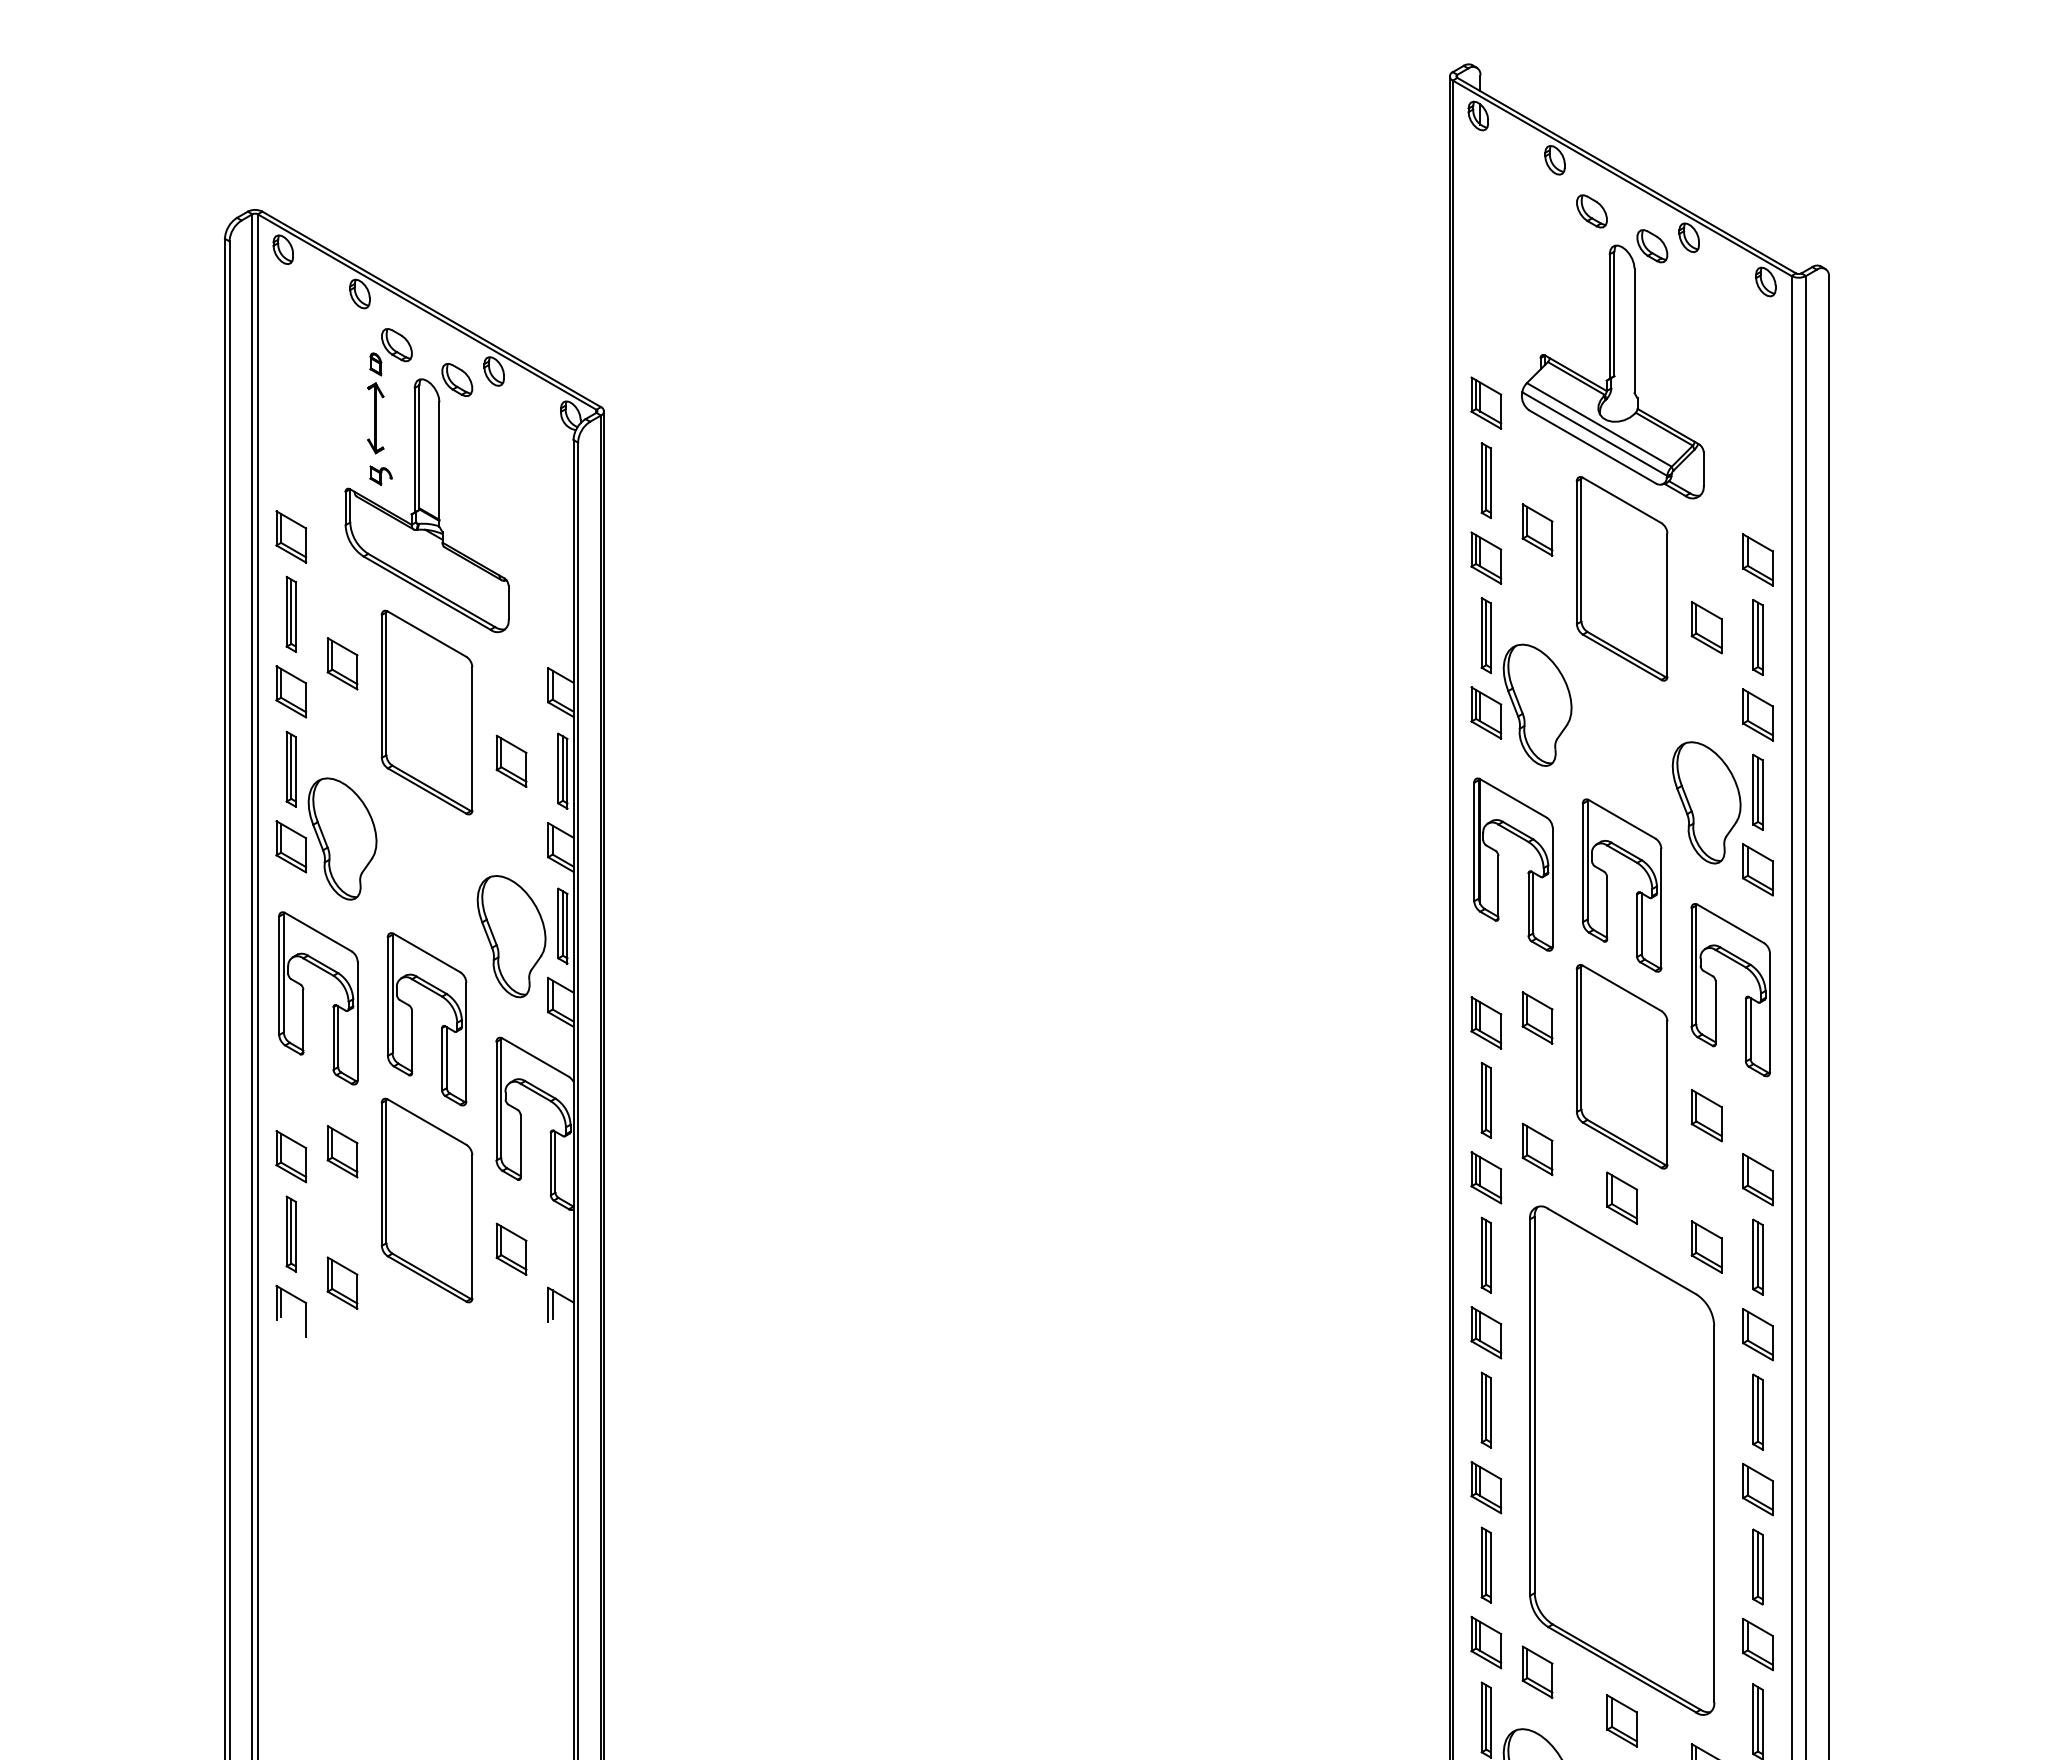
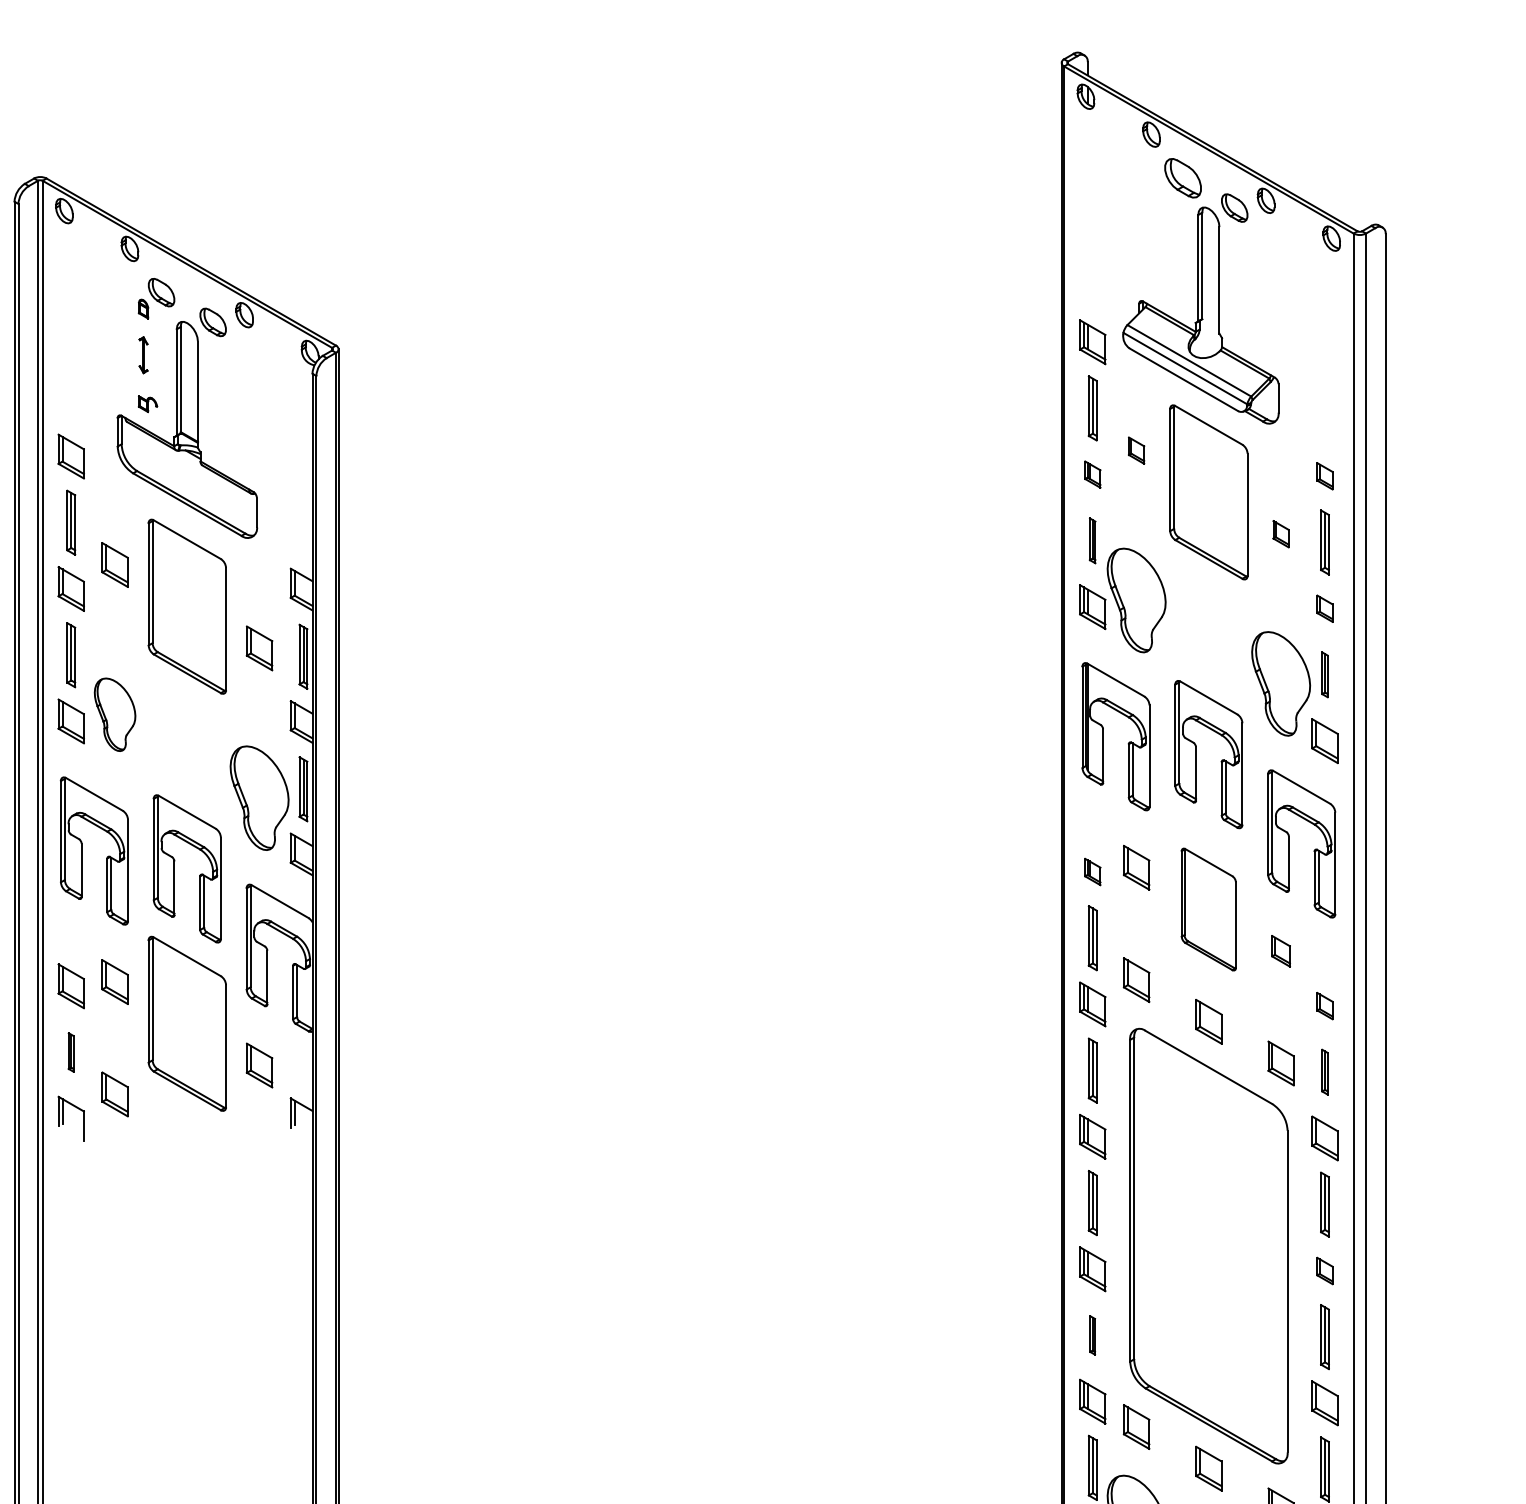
part: (1591, 211) -> (1182, 178), size x1.4
part: (375, 418) -> (143, 355), size x0.6
part: (1537, 529) -> (1136, 450), size x0.6
part: (1486, 557) -> (1092, 474), size x0.6
part: (1757, 559) -> (1324, 475), size x0.6
part: (1706, 627) -> (1280, 533), size x0.6
part: (1485, 635) -> (1092, 540), size x0.7
part: (1757, 714) -> (1324, 608), size x0.6
part: (1757, 791) -> (1324, 674), size x0.7
part: (342, 838) -> (115, 714), size x0.7
part: (1486, 1022) -> (1092, 871), size x0.6
part: (1621, 1066) -> (1208, 909), size x0.7
part: (1706, 1115) -> (1280, 951), size x0.7
part: (1757, 1179) -> (1324, 1005), size x0.6
part: (290, 1233) -> (70, 1052), size x0.6
part: (1757, 1256) -> (1324, 1071), size x0.7
part: (1757, 1489) -> (1324, 1270), size x0.6
part: (1485, 1564) -> (1092, 1334), size x0.6

